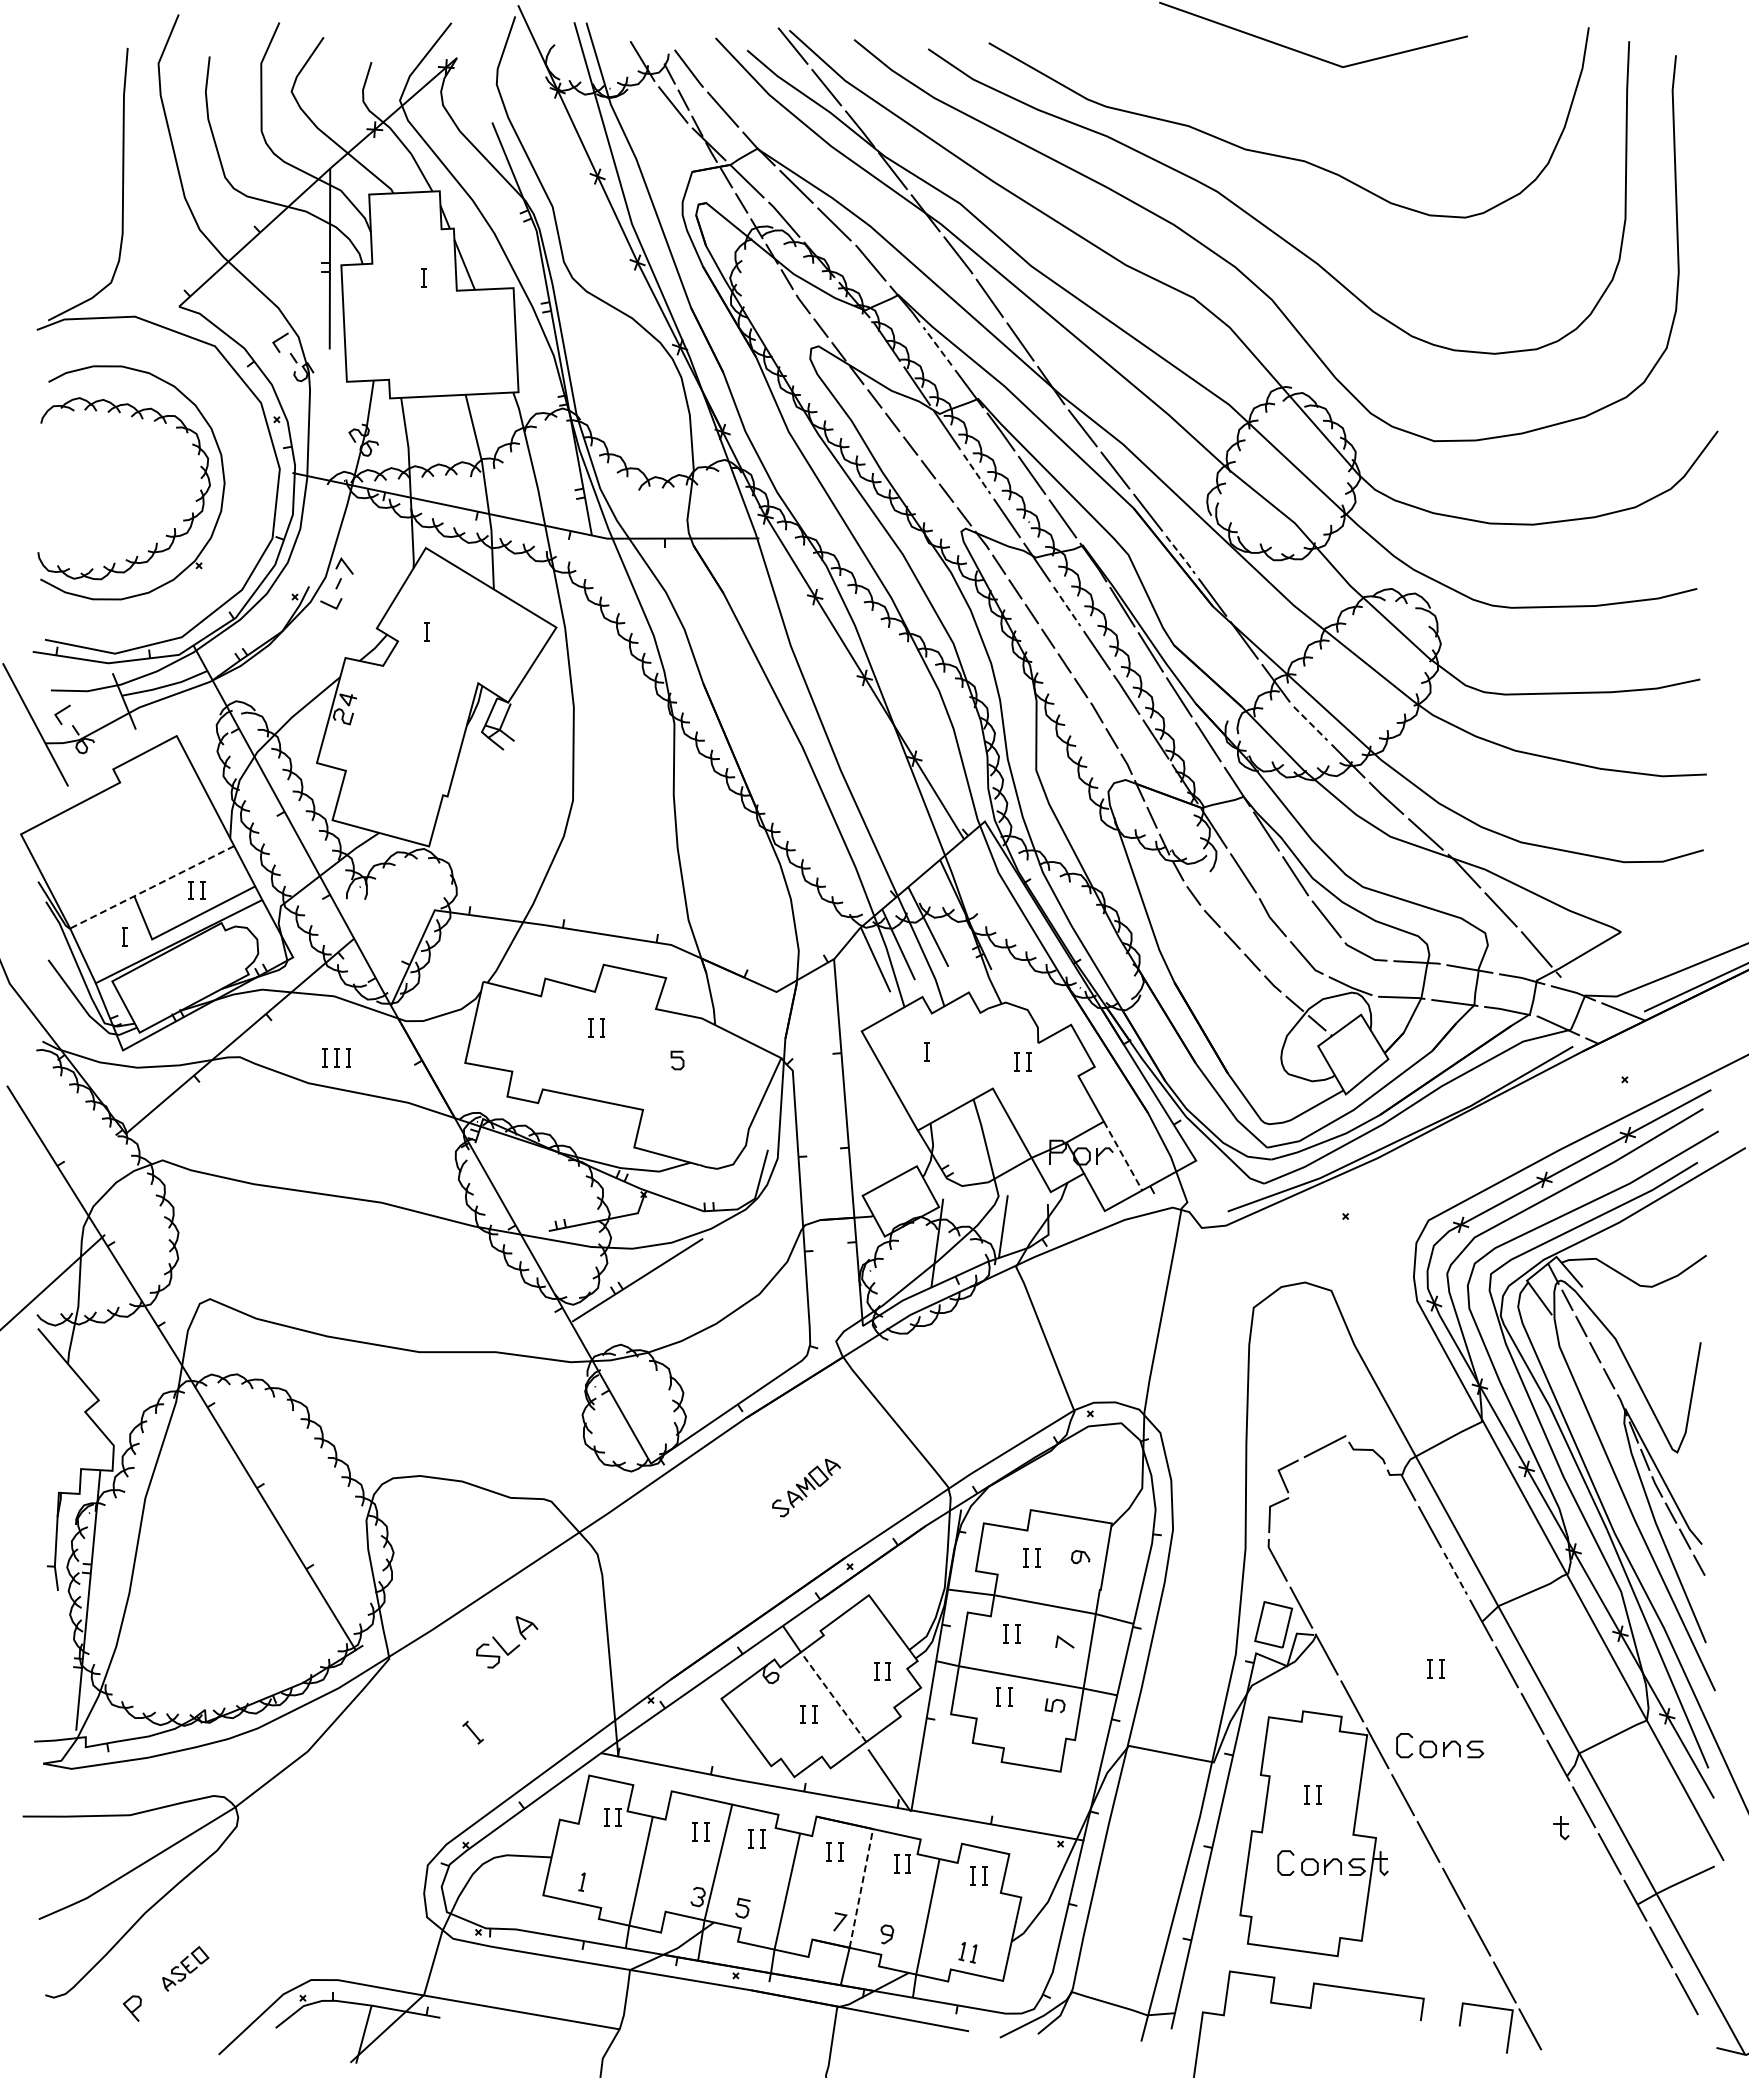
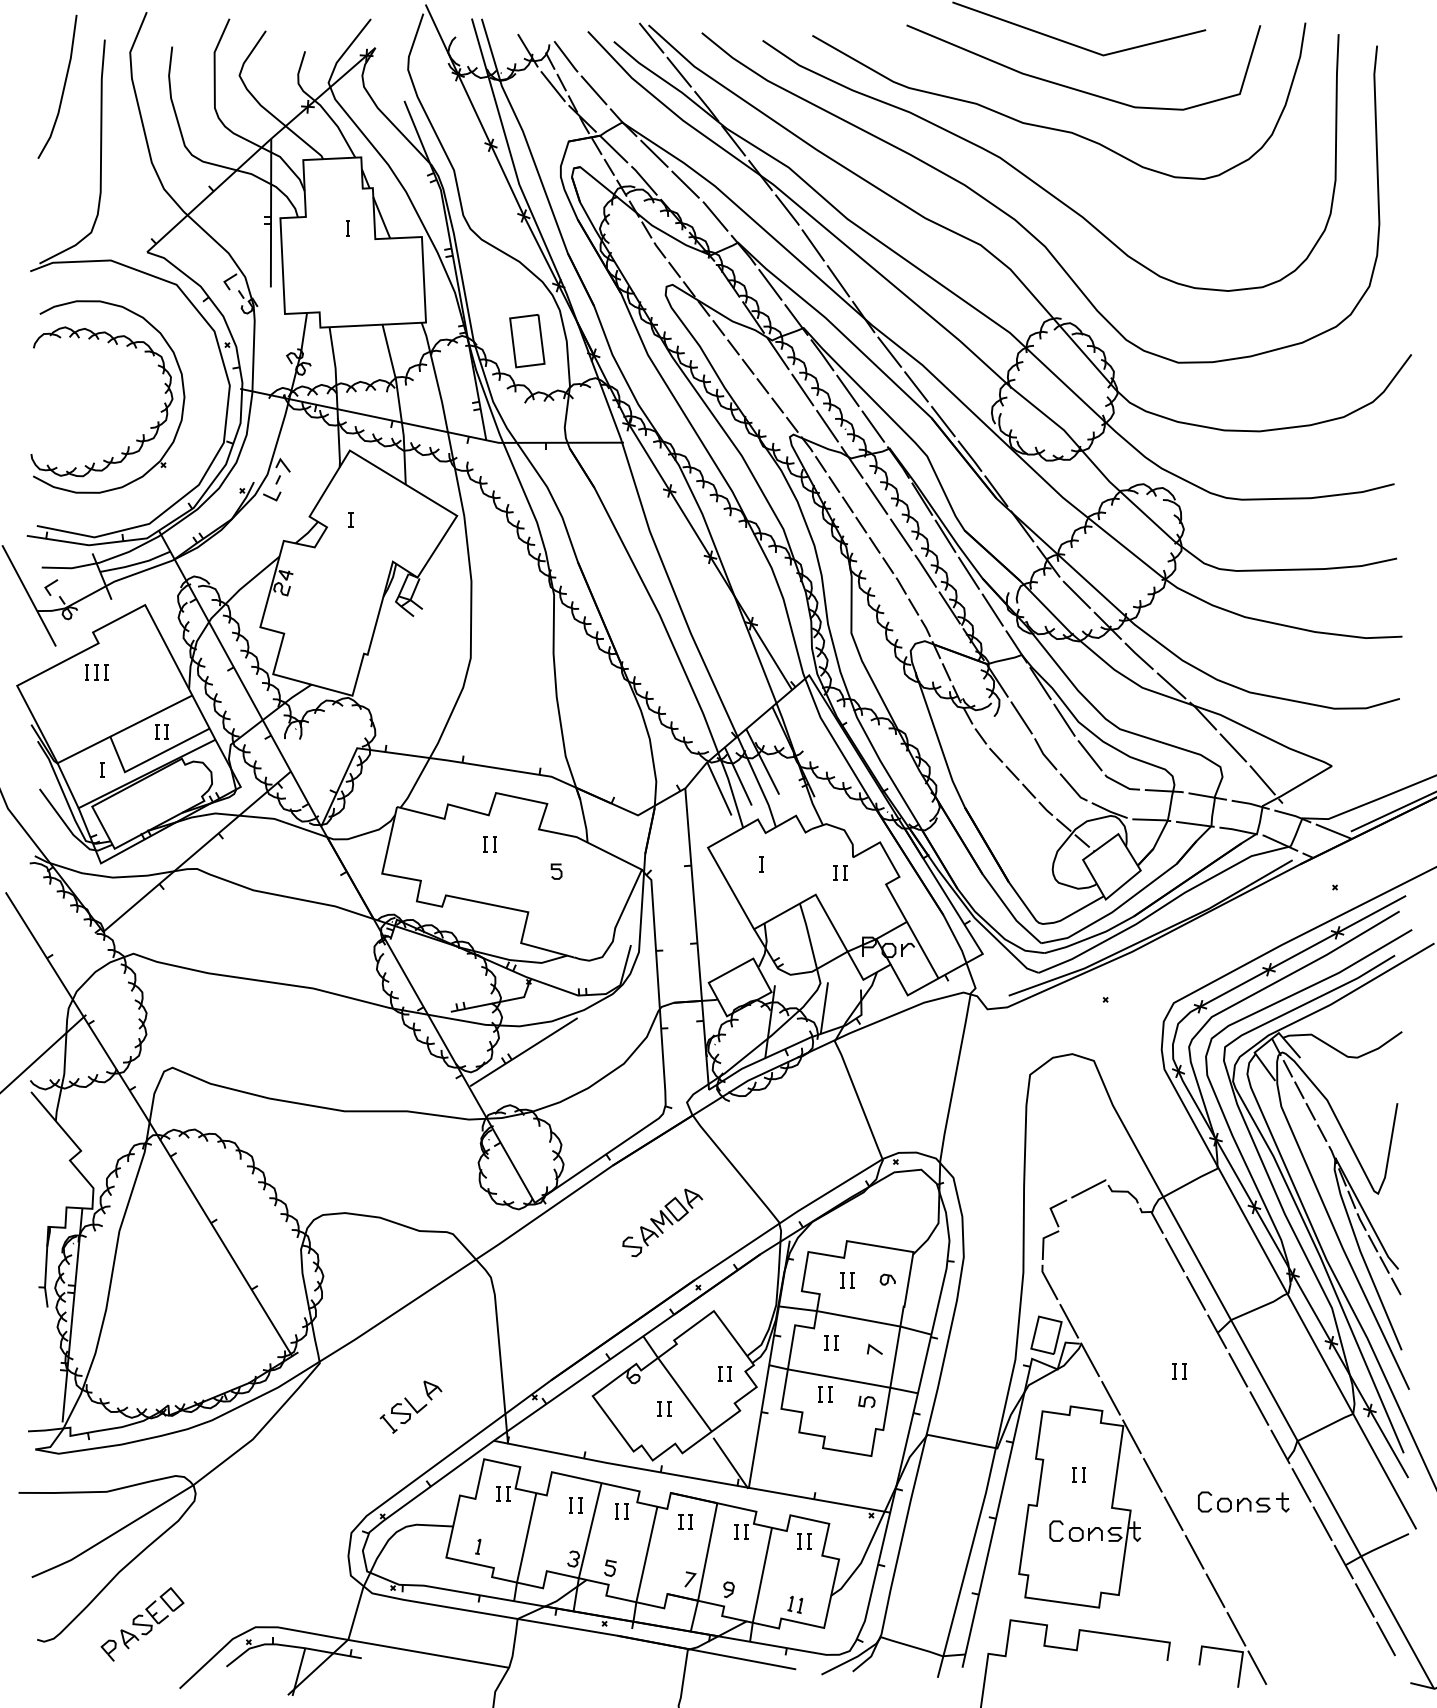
curve: (1309, 107) -> (1075, 88), added
line: (76, 108) -> (62, 89), added
line: (937, 346) -> (770, 284), dashed -> solid
part: (641, 414) -> (527, 340), added
line: (977, 474) -> (803, 390), dashed -> solid
line: (1181, 555) -> (970, 456), dashed -> solid
line: (1067, 606) -> (877, 498), dashed -> solid
line: (1310, 723) -> (1076, 594), dashed -> solid
line: (153, 886) -> (126, 728), dashed -> solid
part: (336, 1057) -> (96, 671), moved
line: (1123, 1157) -> (923, 951), dashed -> solid
part: (806, 1487) -> (662, 1222), size x1.43
line: (1455, 1573) -> (1195, 1293), dashed -> solid
part: (502, 1646) -> (412, 1405), moved
line: (833, 1696) -> (684, 1394), dashed -> solid
part: (1440, 1745) -> (1234, 1501), moved
line: (861, 1887) -> (707, 1551), dashed -> solid
part: (185, 1968) -> (152, 1617), size x1.67

